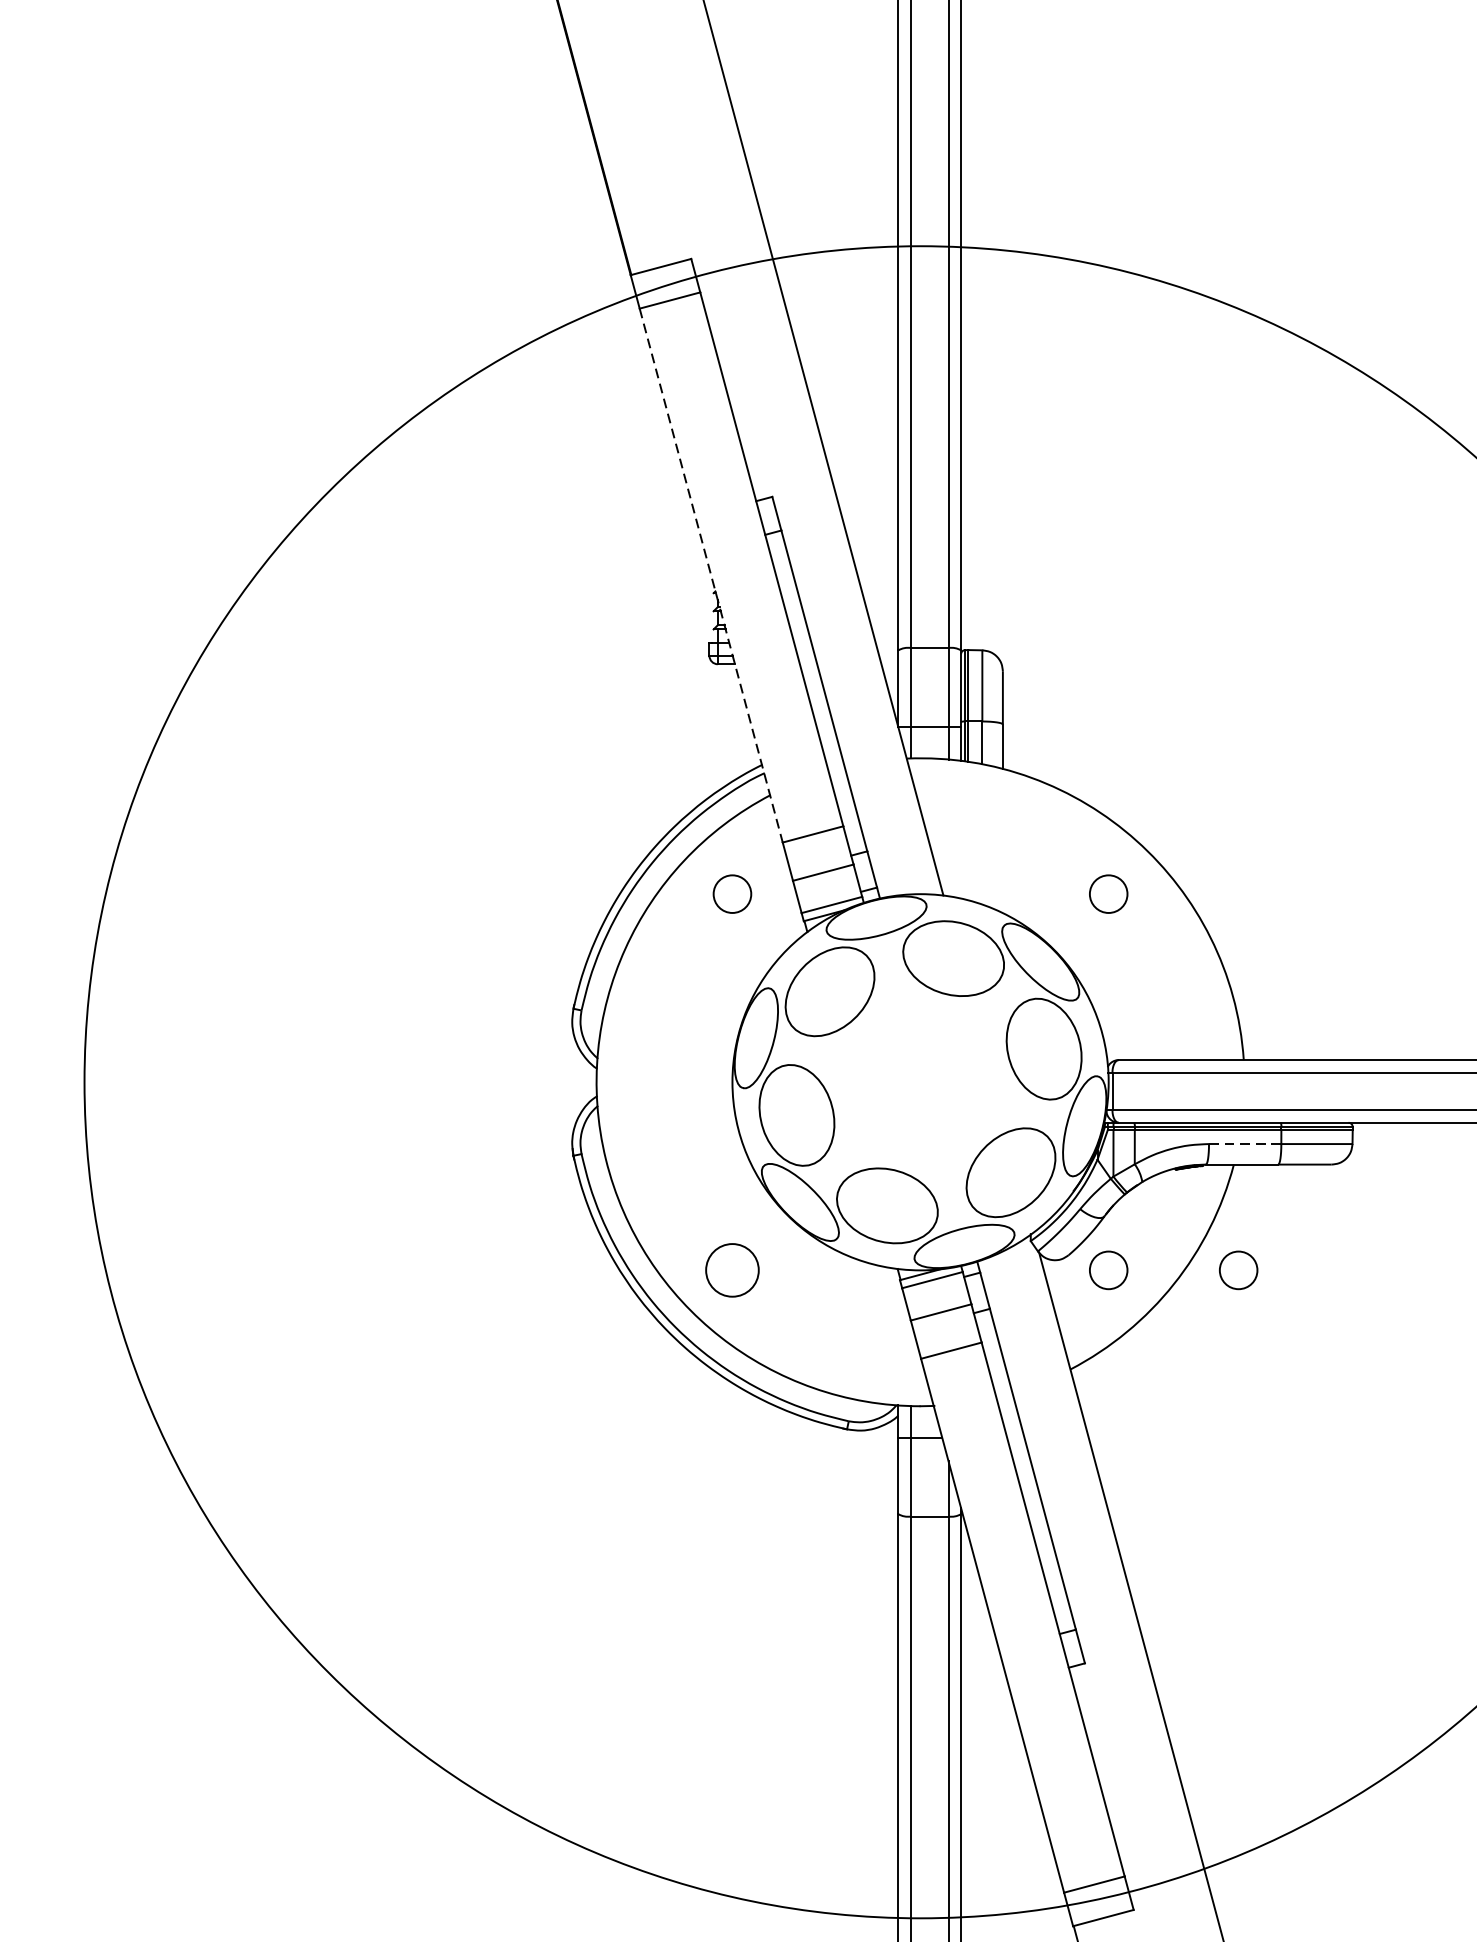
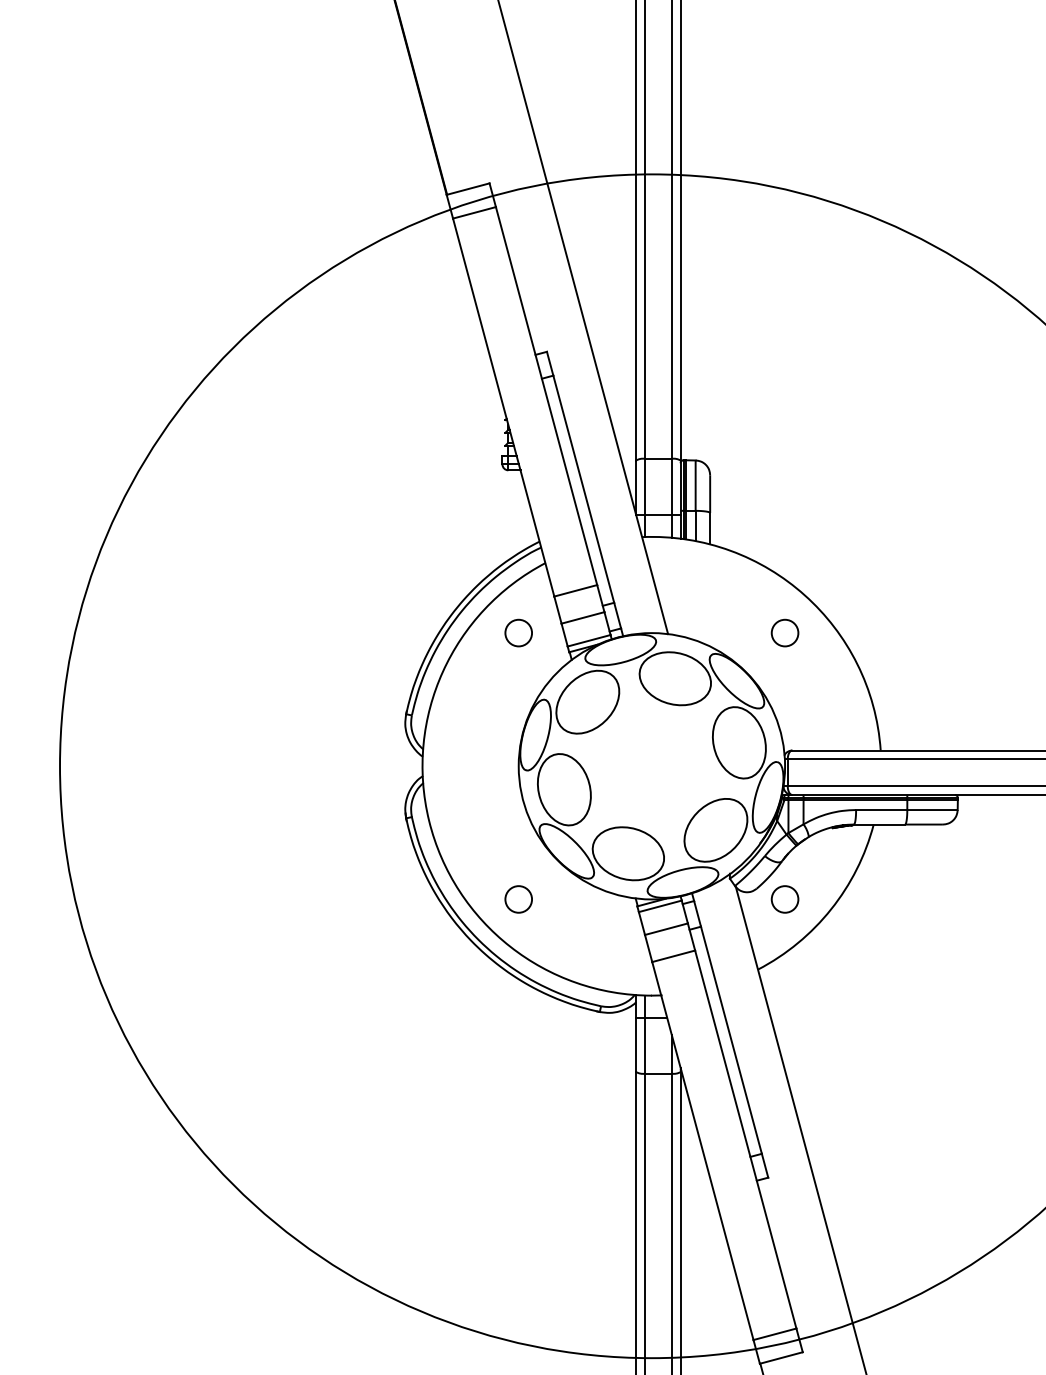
line: (710, 575) -> (503, 407), dashed -> solid
line: (1244, 1144) -> (881, 810), dashed -> solid
circle: (732, 1270) -> (518, 899), size x0.71
circle: (1237, 1270) -> (876, 899), removed

